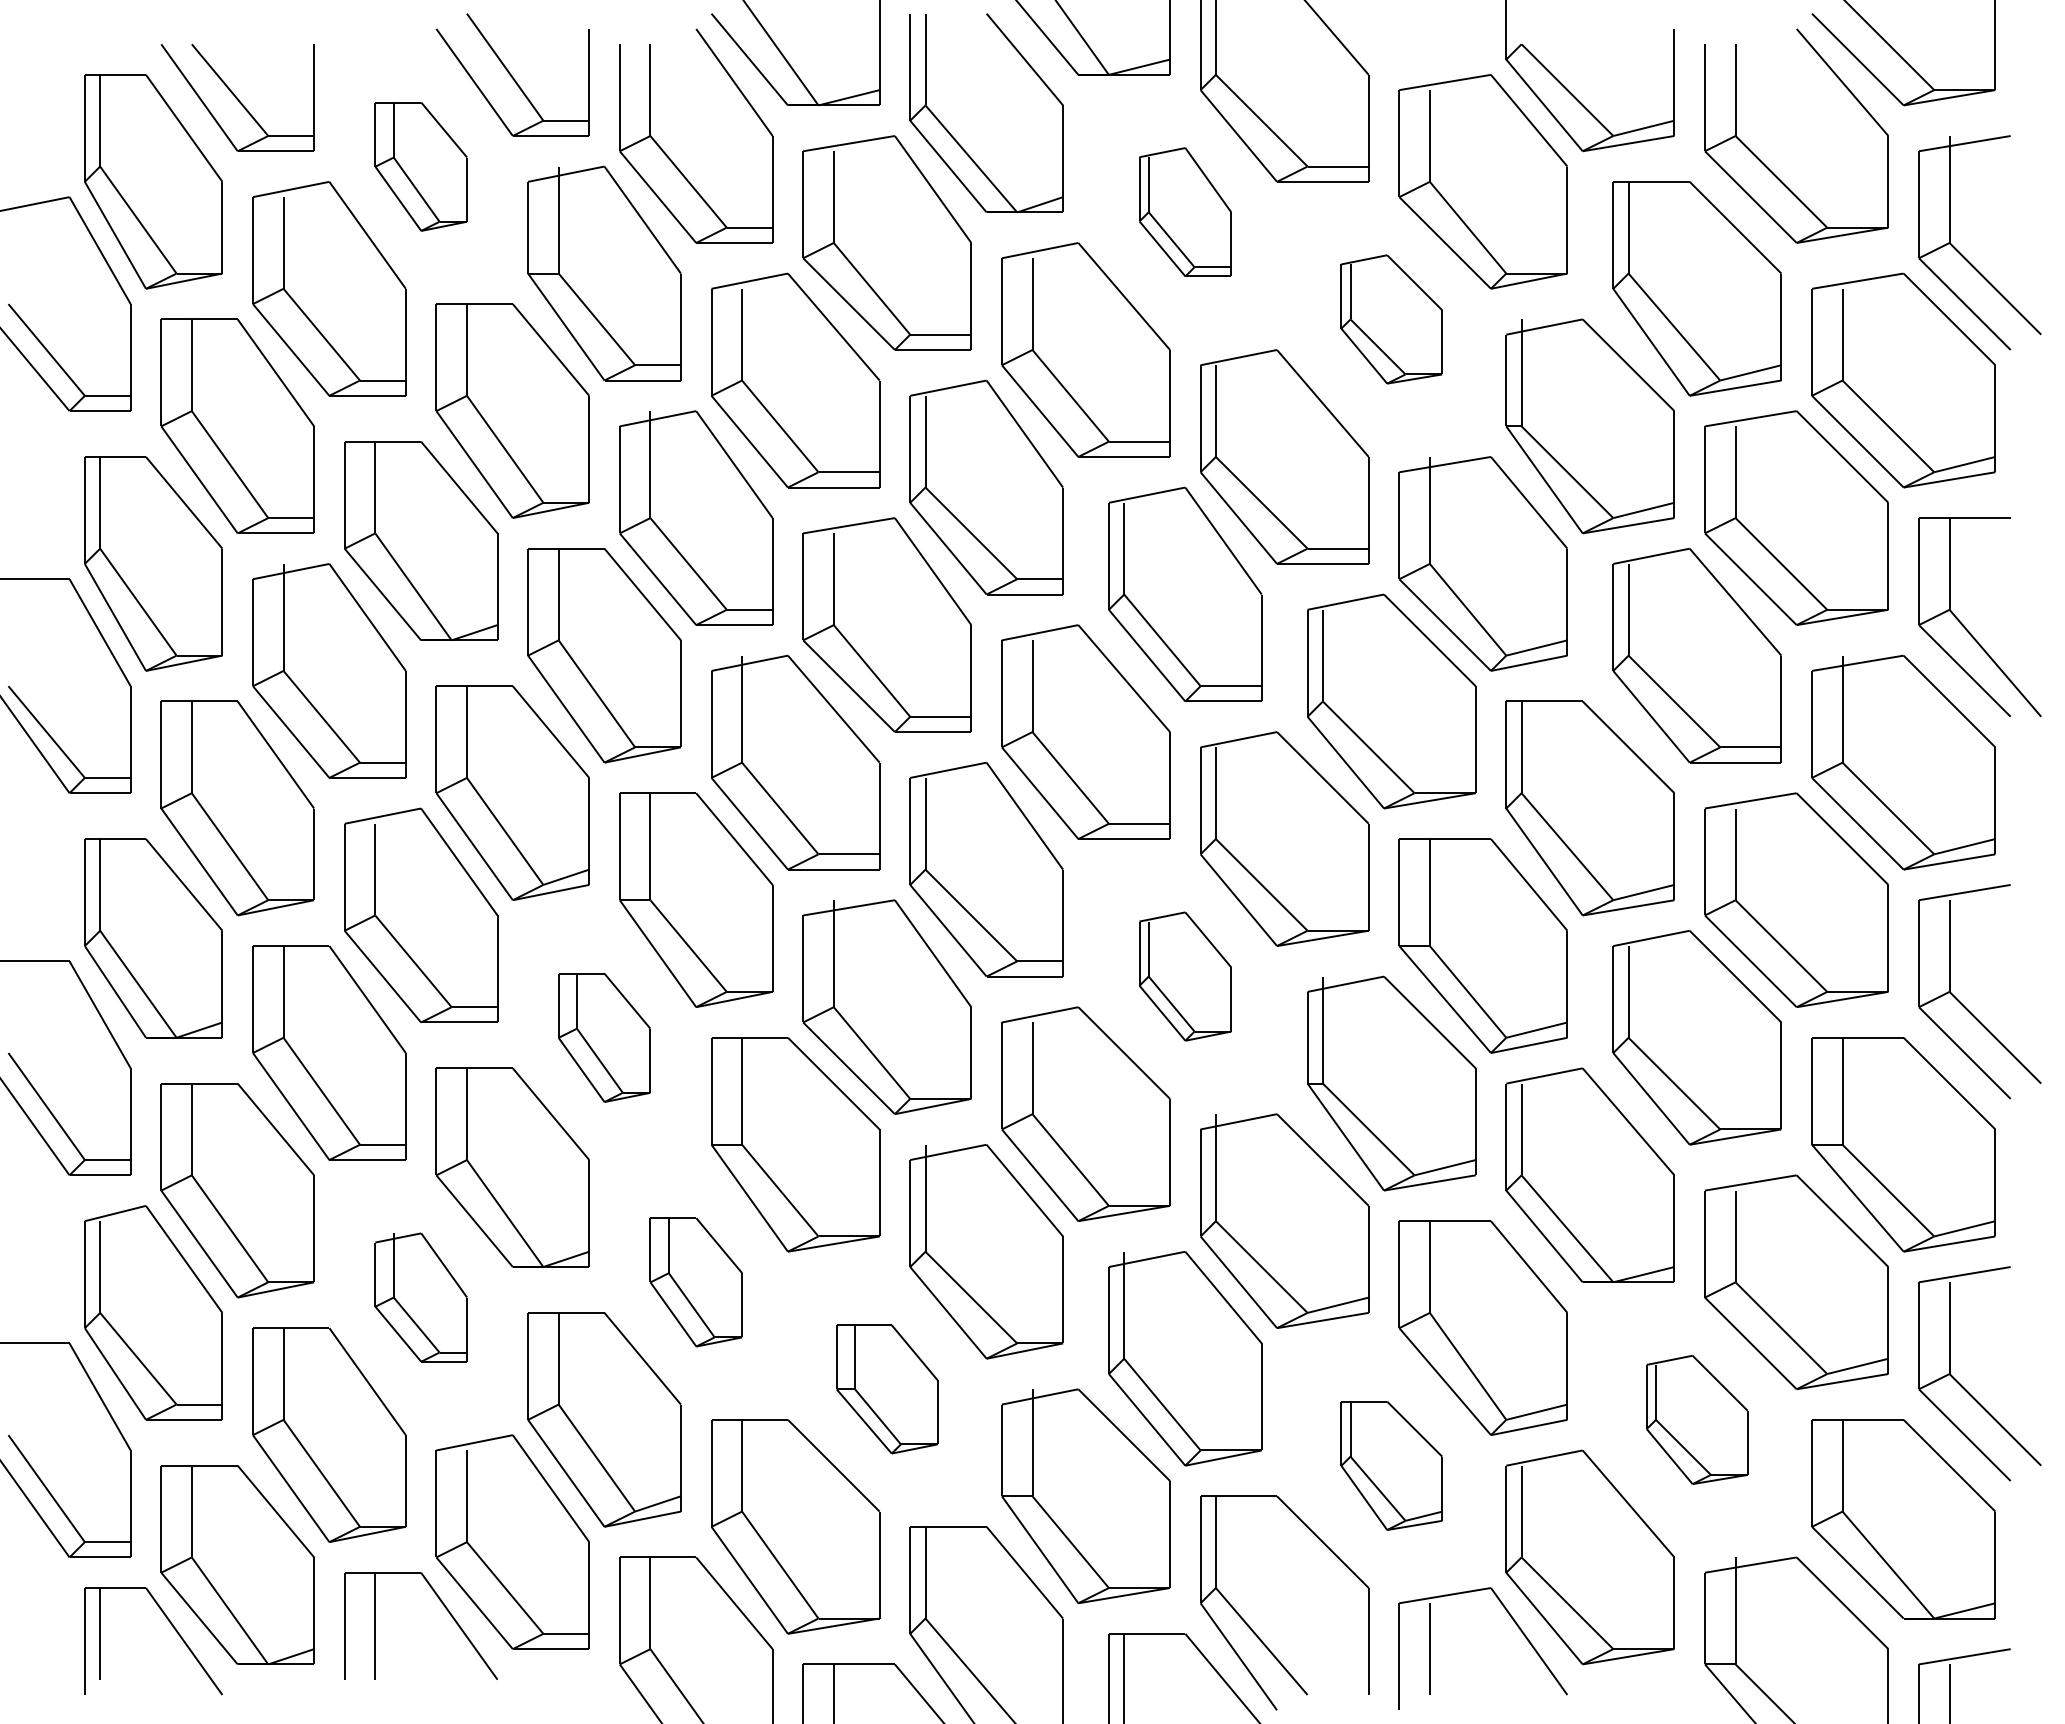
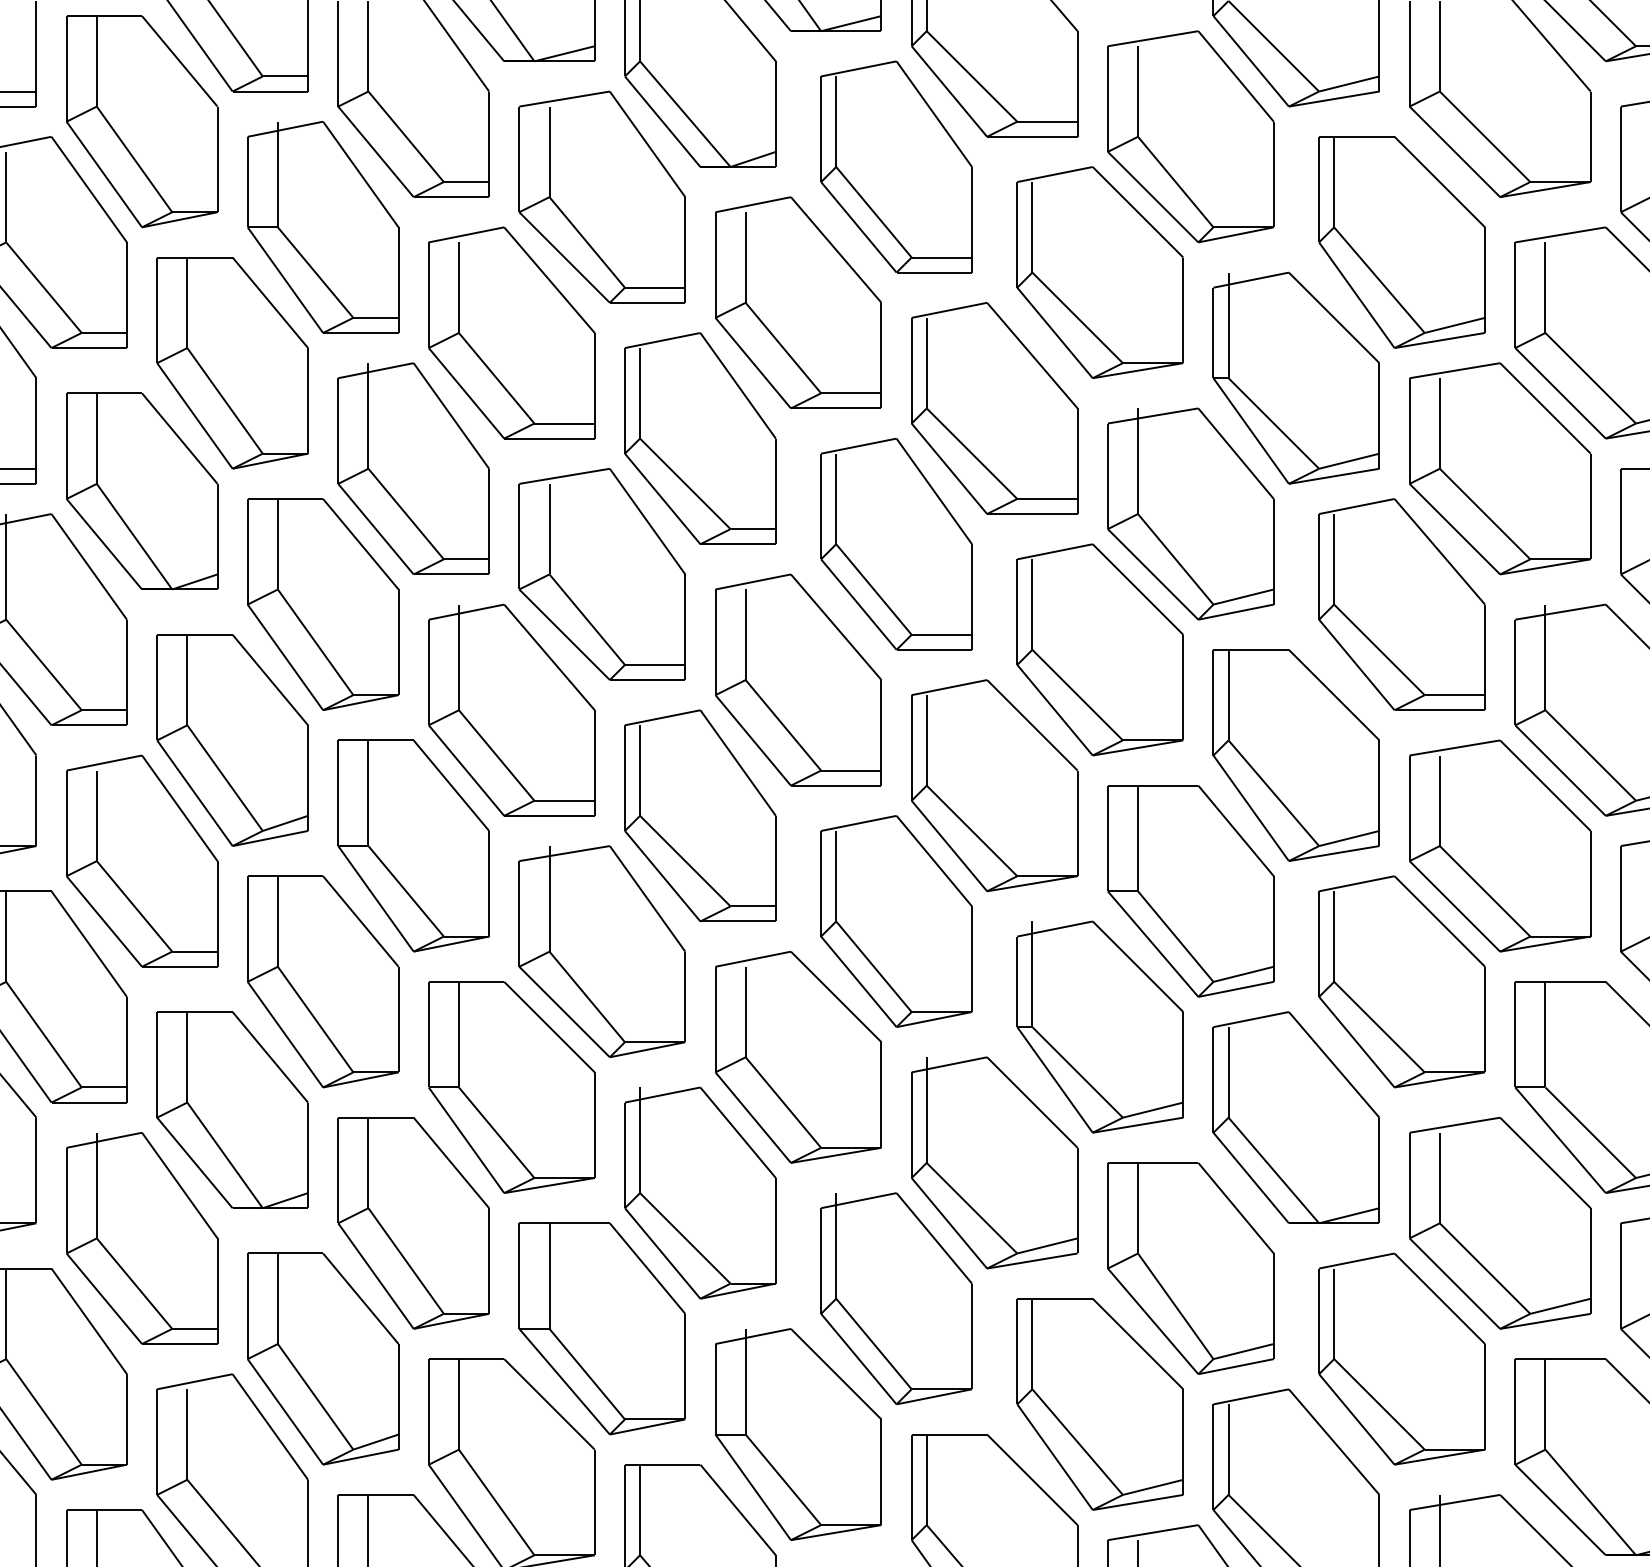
part: (421, 166) -> (142, 121), size x1.67
part: (1185, 211) -> (896, 166), size x1.67
part: (1391, 319) -> (1100, 272), size x1.67
part: (1185, 976) -> (896, 921), size x1.67
part: (604, 1037) -> (323, 981), size x1.67
part: (696, 1282) -> (413, 1223), size x1.67
part: (421, 1297) -> (142, 1238), size x1.67
part: (886, 1389) -> (601, 1329), size x1.67
part: (1696, 1419) -> (1401, 1358), size x1.67
part: (1391, 1465) -> (1100, 1404), size x1.67

